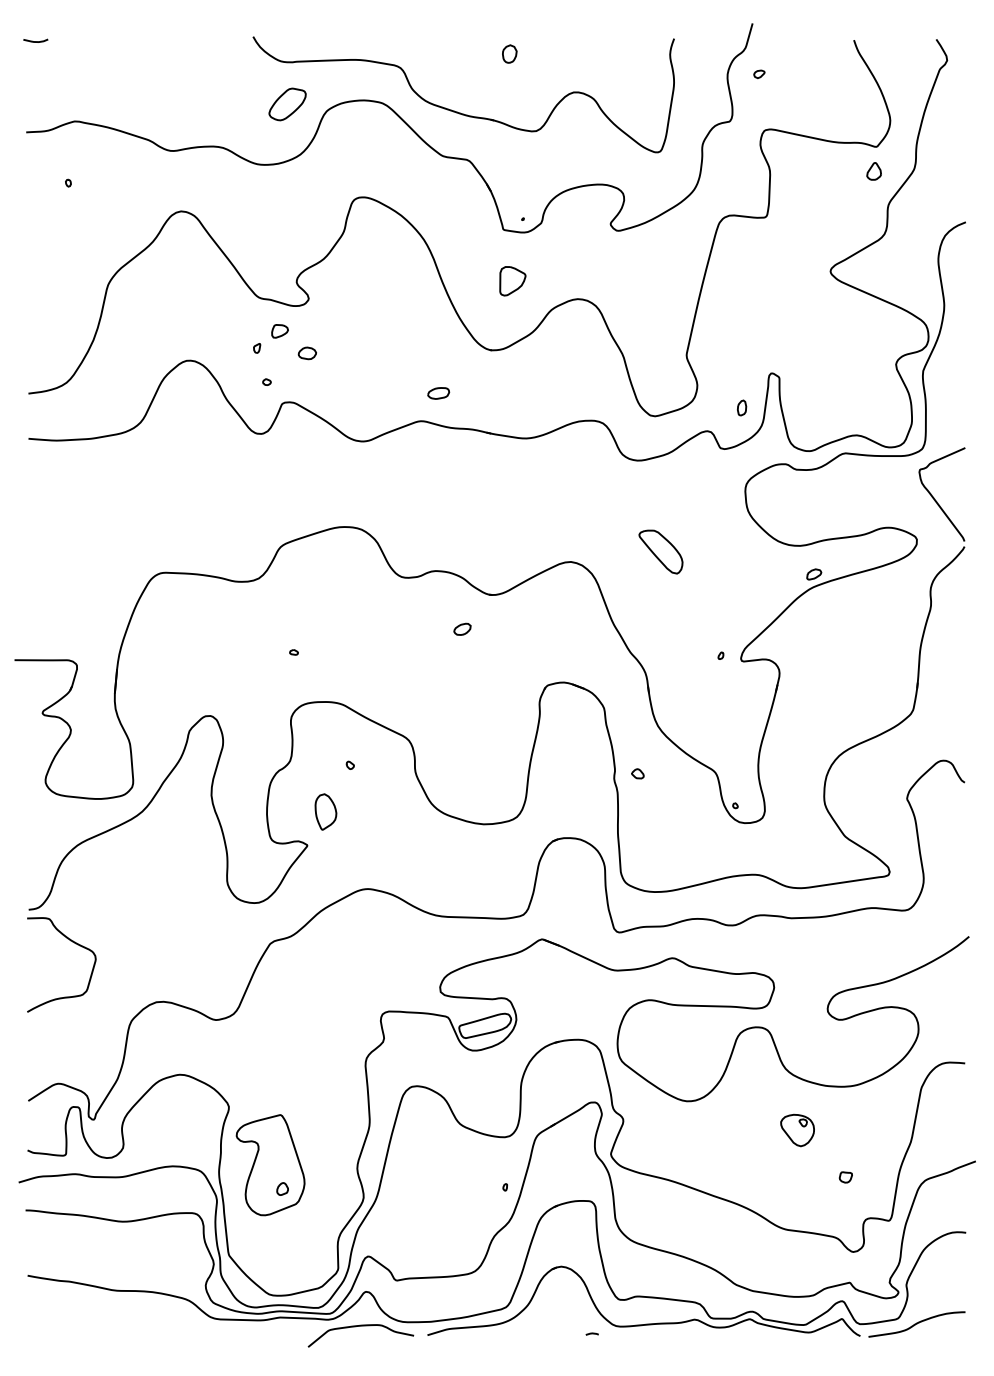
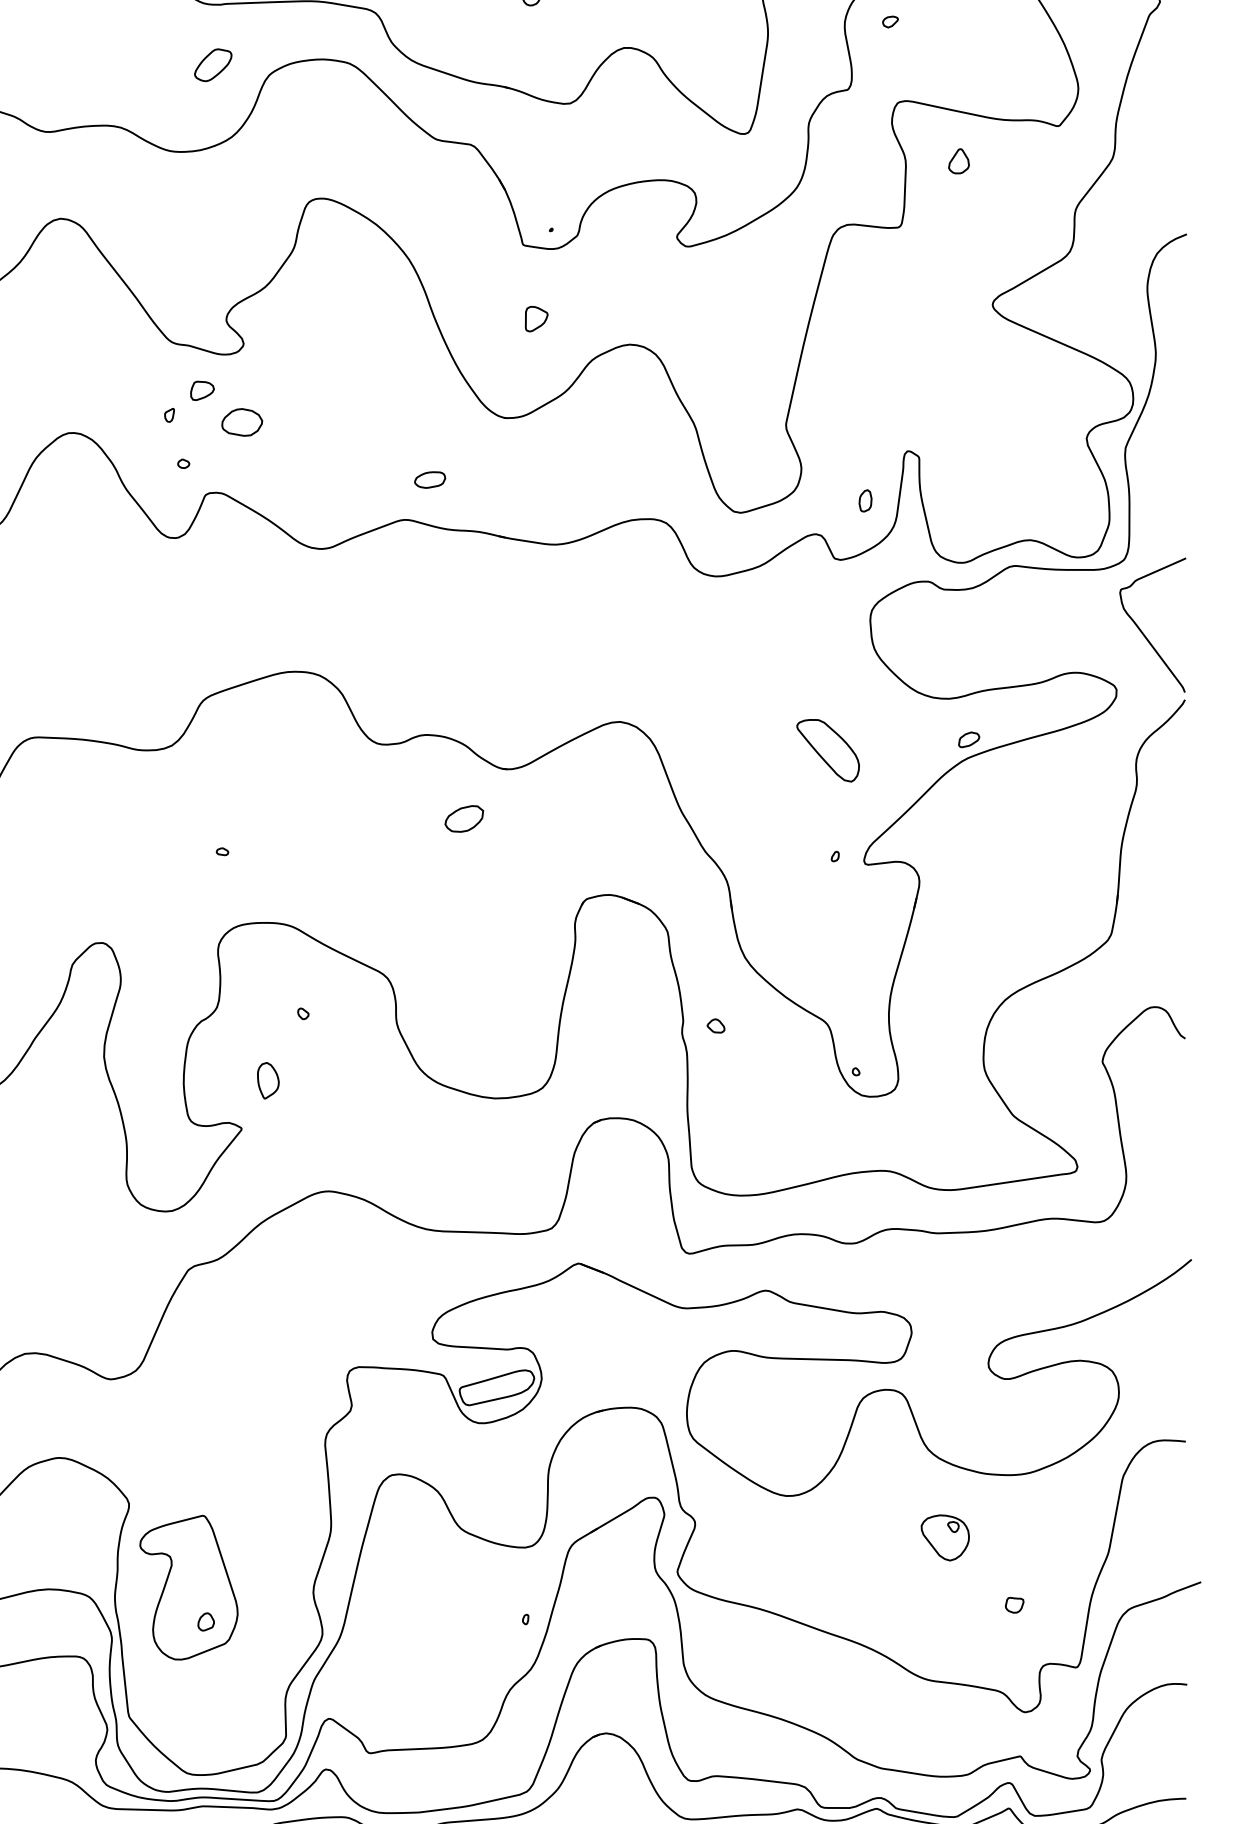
part: (287, 104) -> (213, 65), size x0.7
part: (873, 171) -> (958, 161), moved
part: (512, 281) -> (536, 319), size x0.6
part: (306, 353) -> (240, 422), size x1.6
part: (660, 551) -> (827, 749), moved
part: (462, 628) -> (464, 817), size x1.6
part: (325, 811) -> (267, 1080), size x0.7

